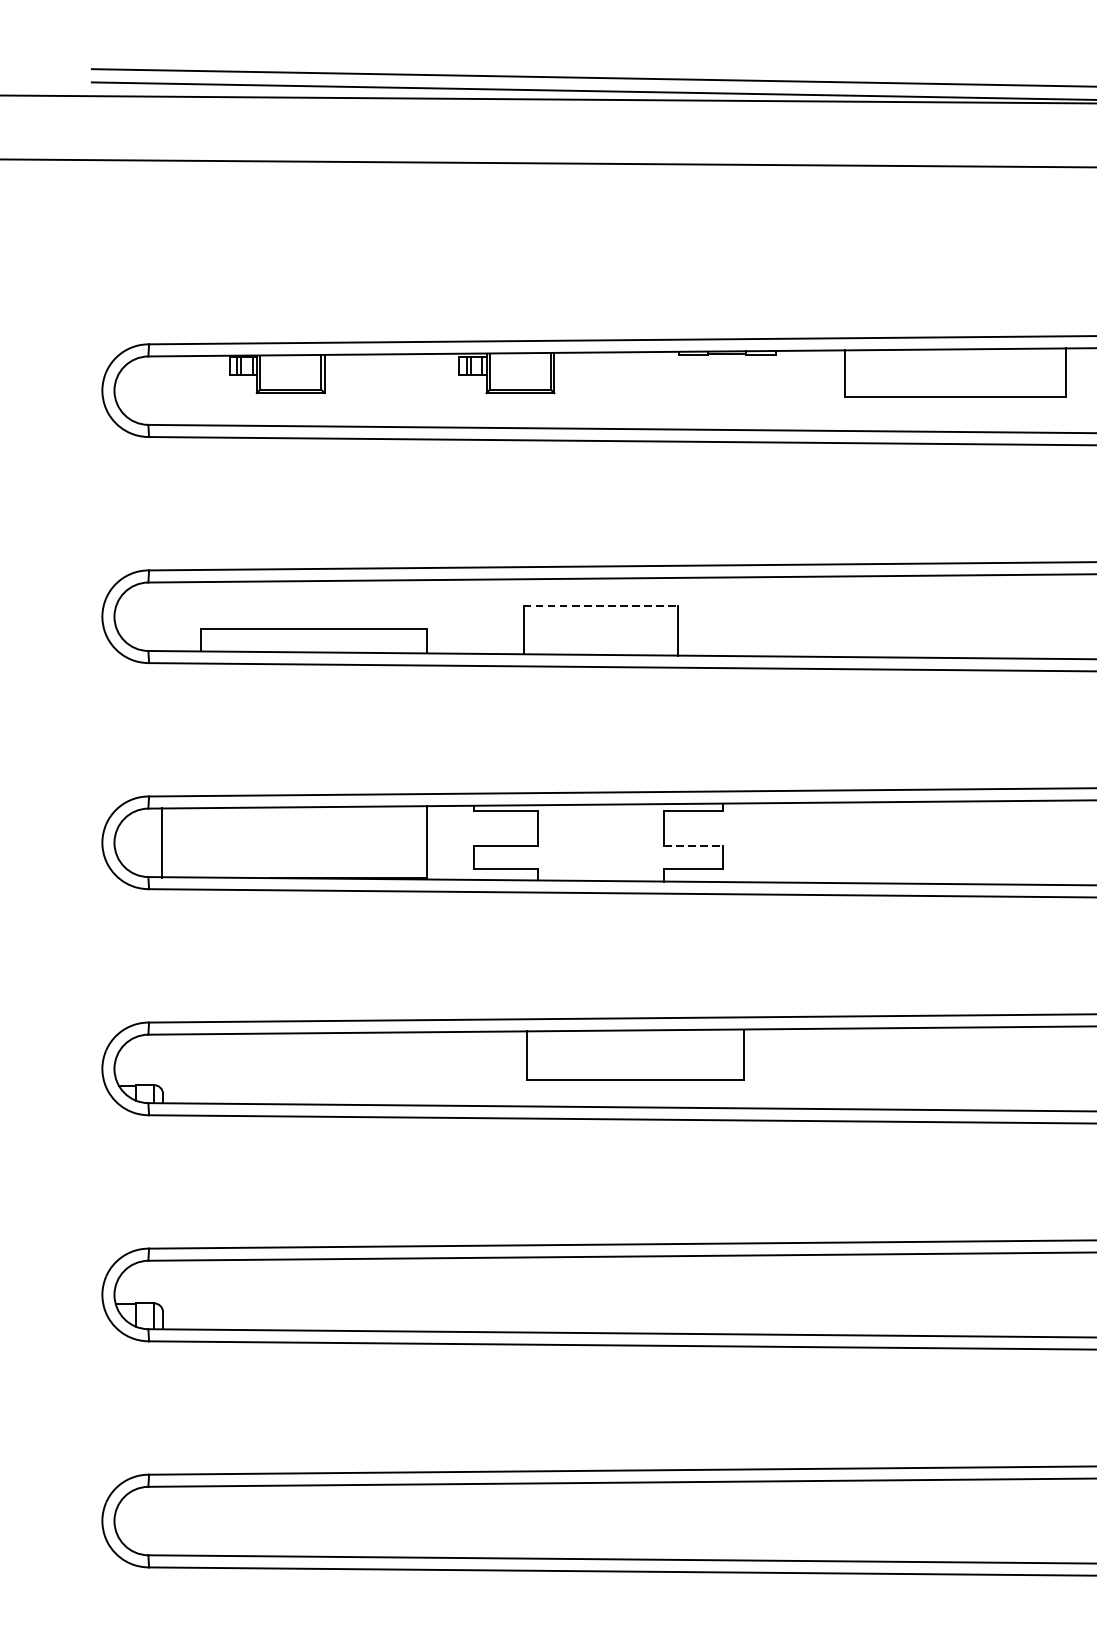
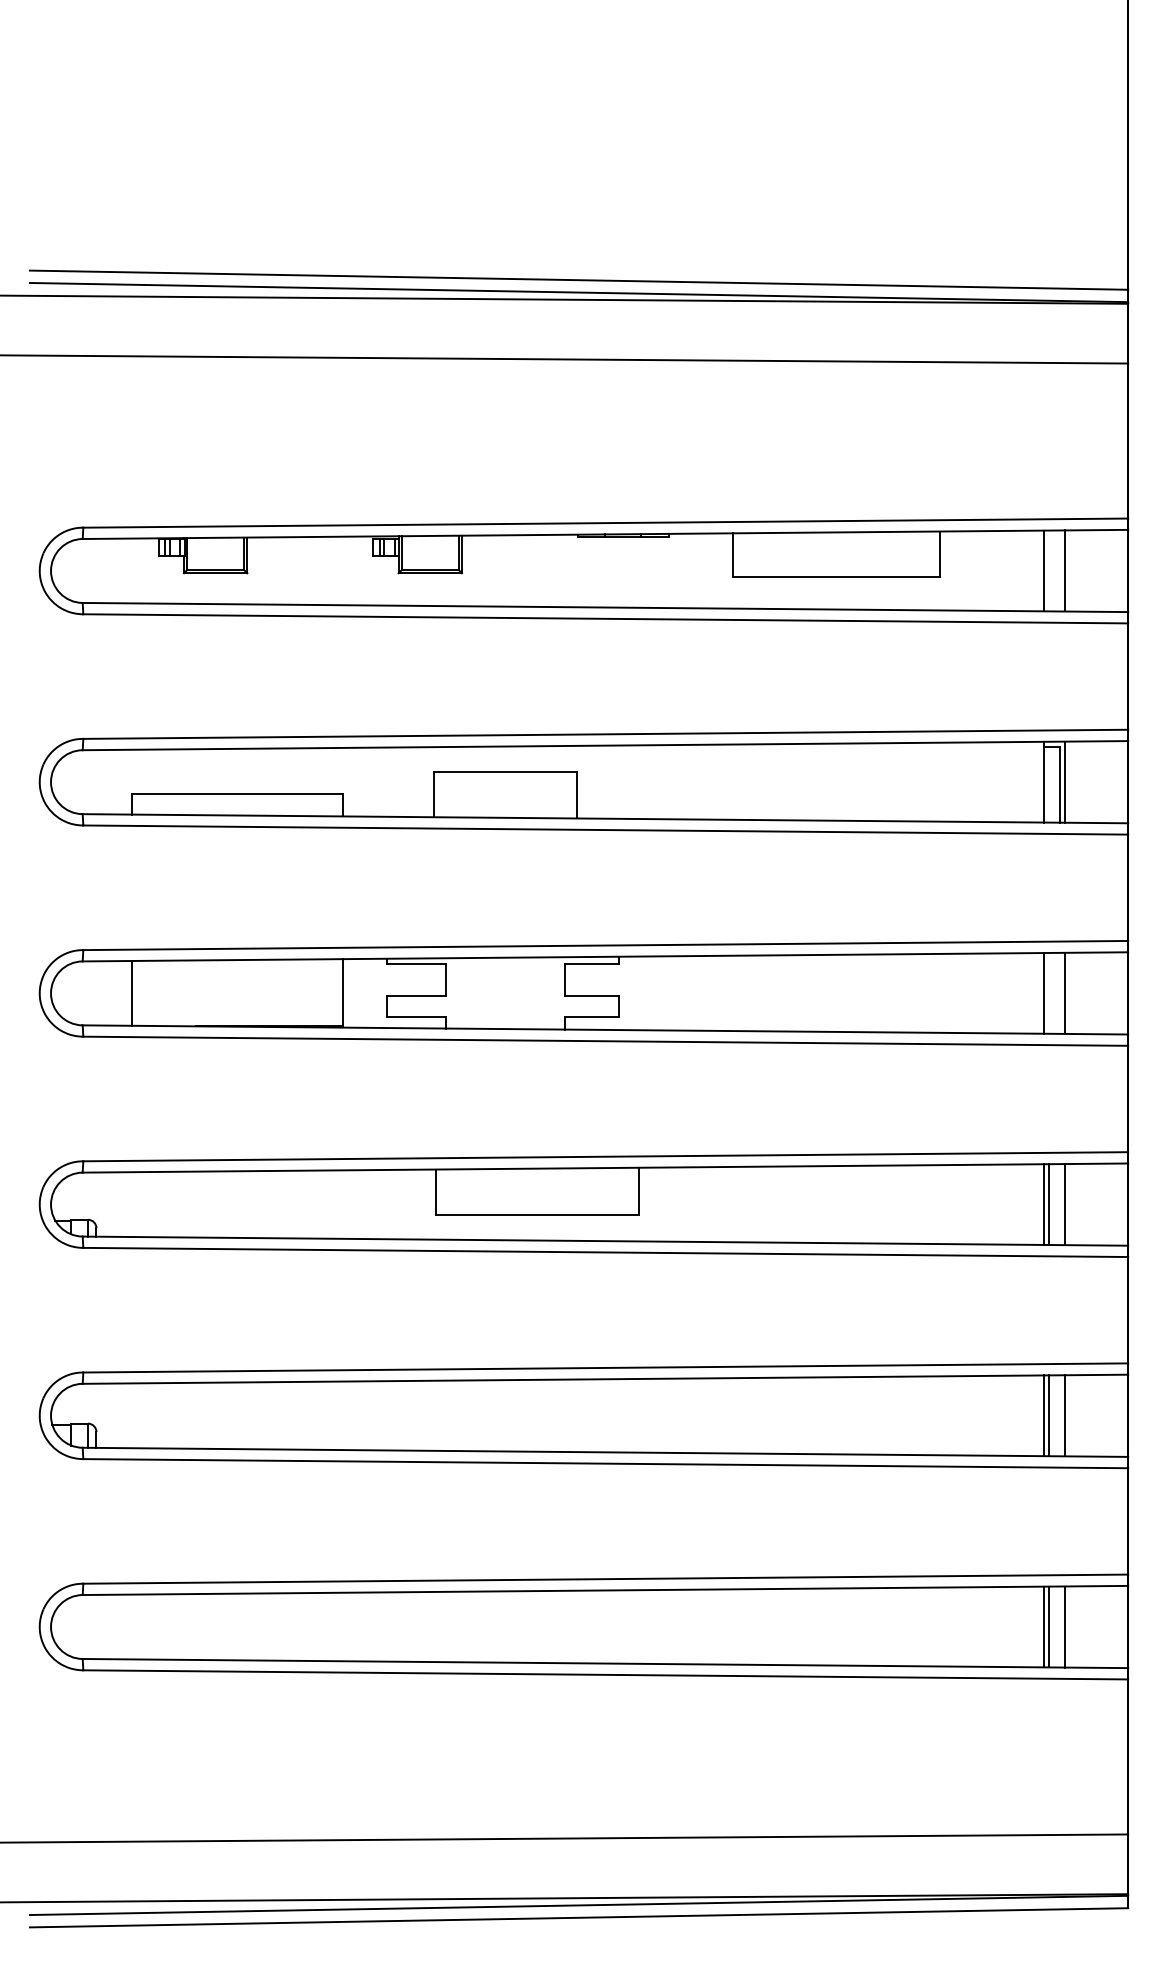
line: (600, 606) -> (505, 772), dashed -> solid
line: (162, 841) -> (131, 992), moved
line: (694, 845) -> (592, 995), dashed -> solid

